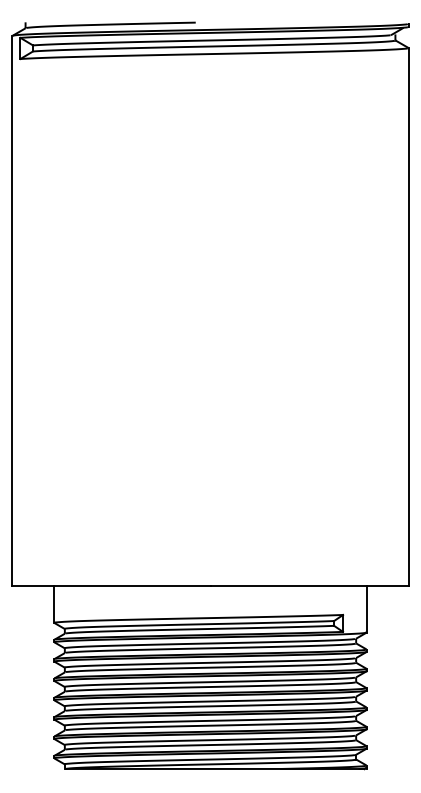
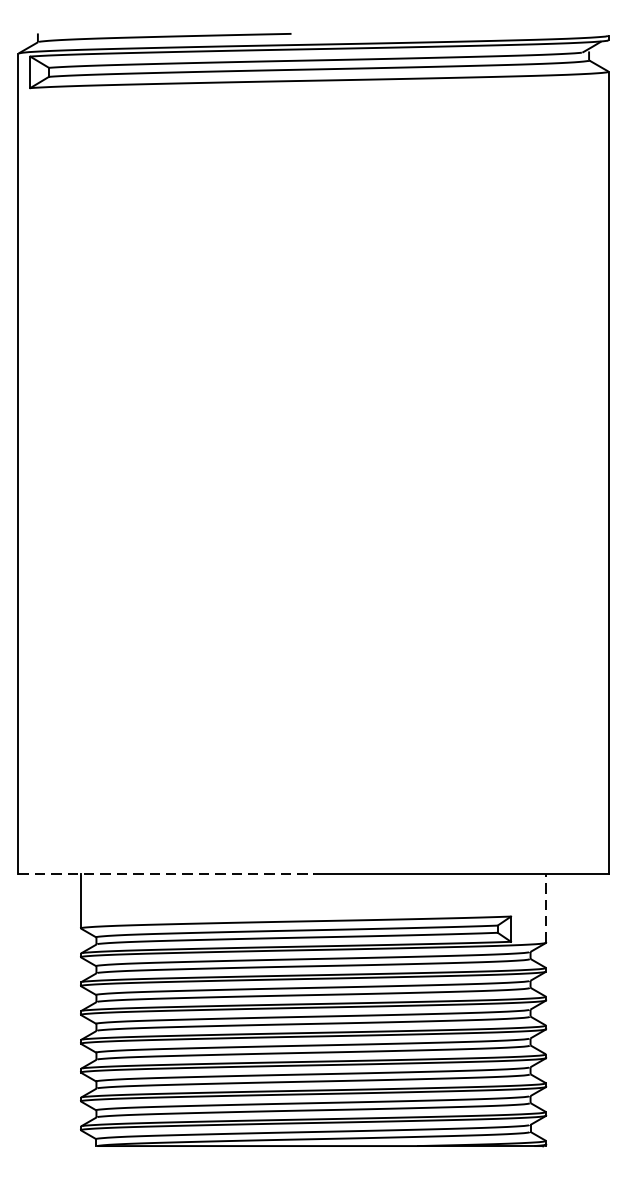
line: (111, 586) -> (165, 874), solid -> dashed
line: (366, 608) -> (545, 906), solid -> dashed

